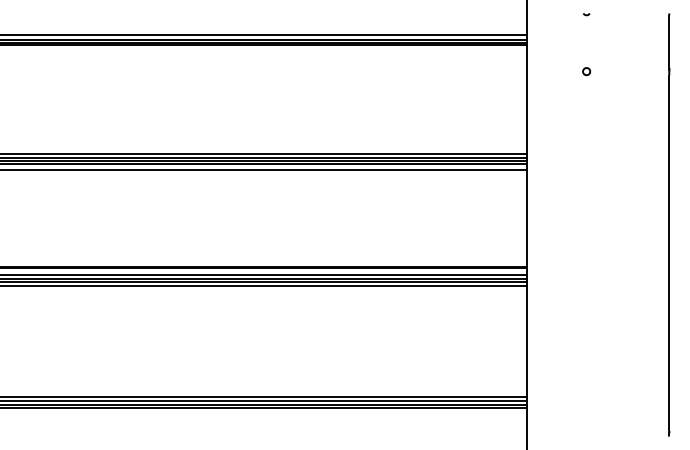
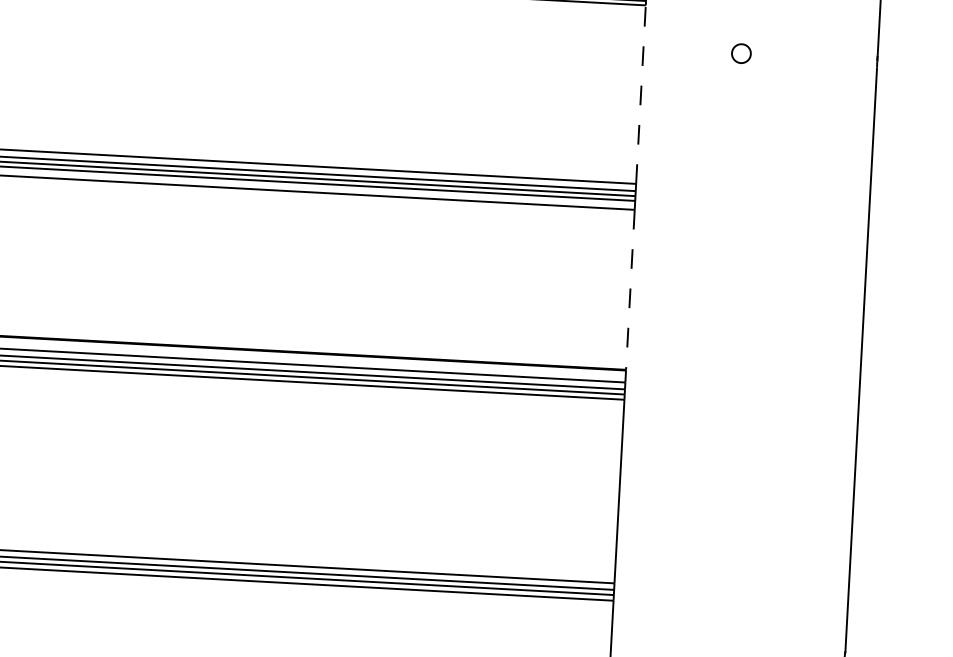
part: (586, 71) -> (741, 53), size x1.6
line: (526, 99) -> (640, 94), solid -> dashed
line: (526, 218) -> (630, 289), solid -> dashed

